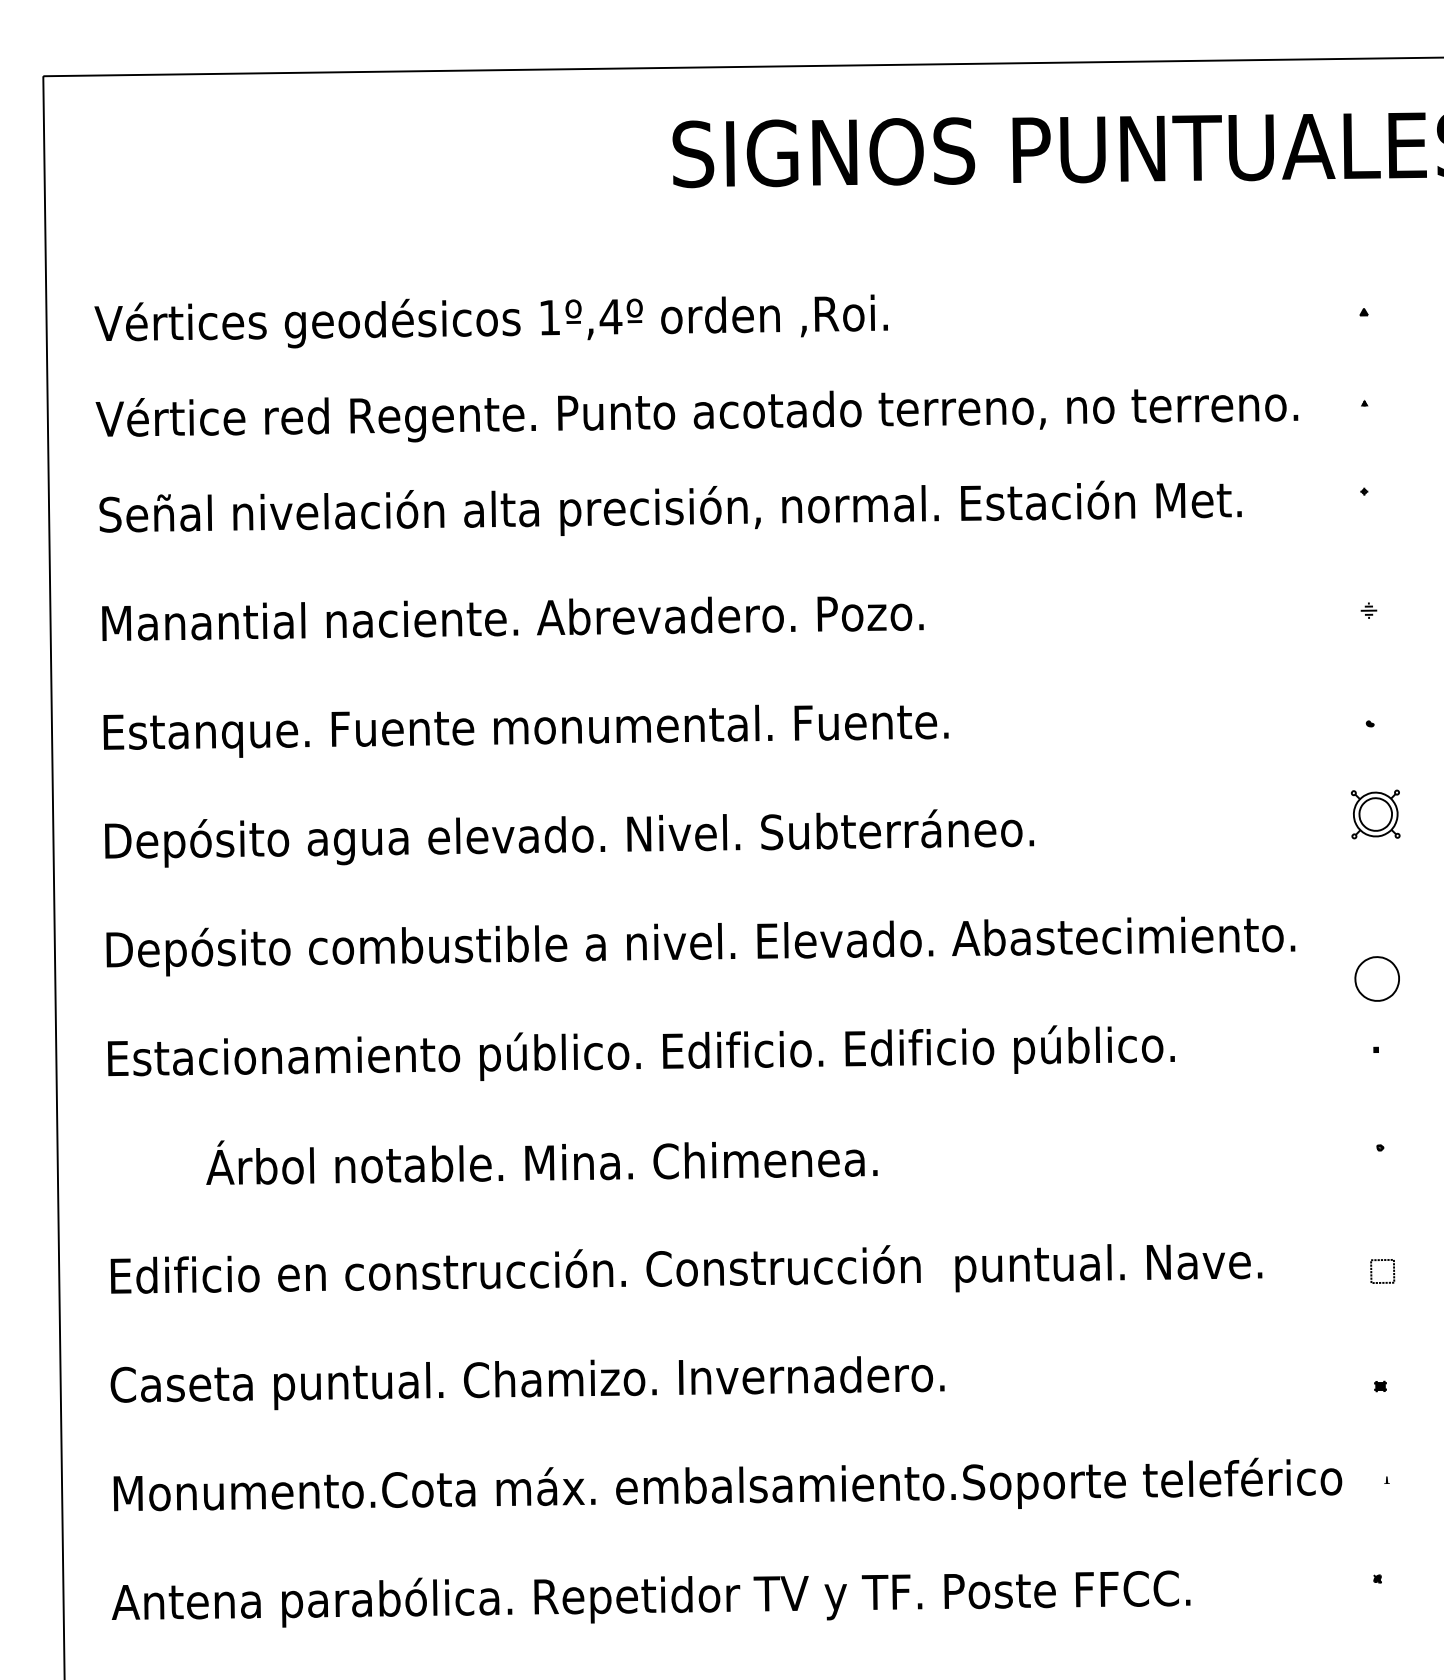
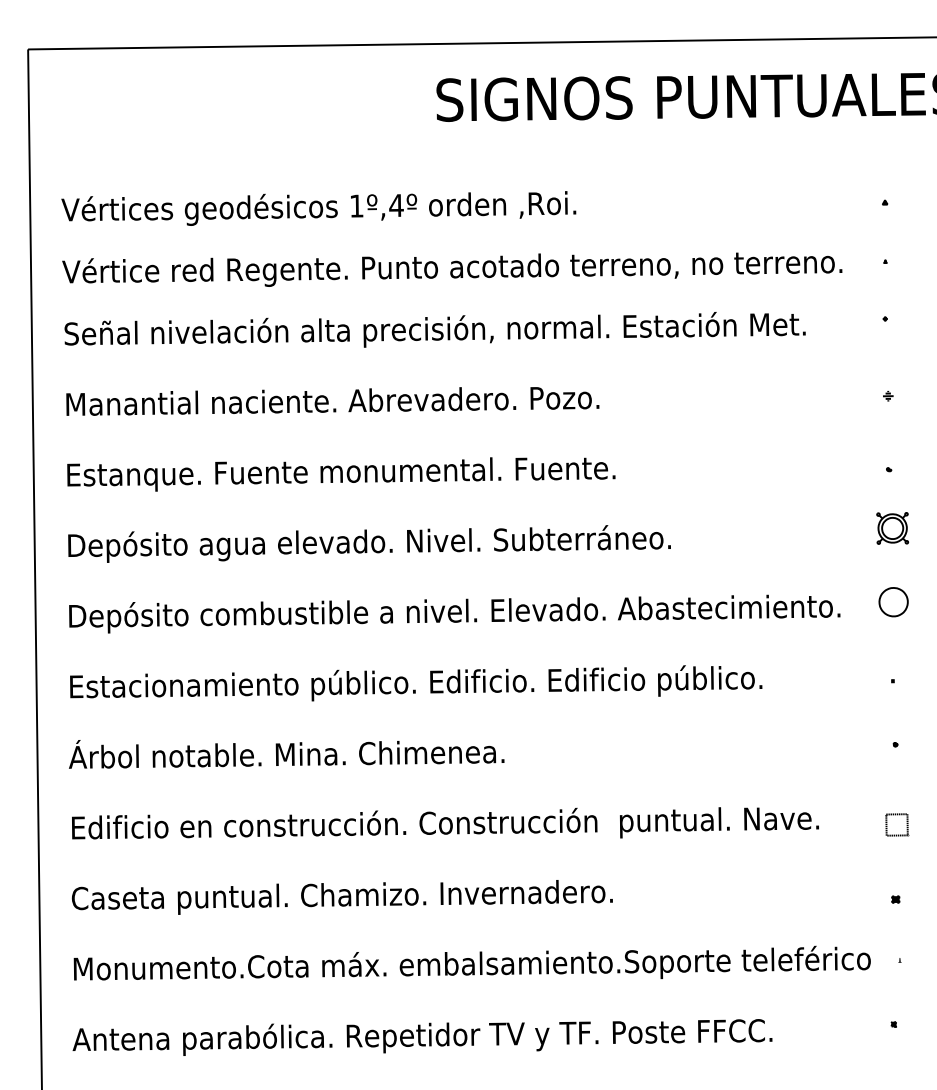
part: (1377, 979) -> (893, 602), moved
text: (541, 1162) -> (286, 754), moved
part: (1383, 1270) -> (897, 824), size x1.43

